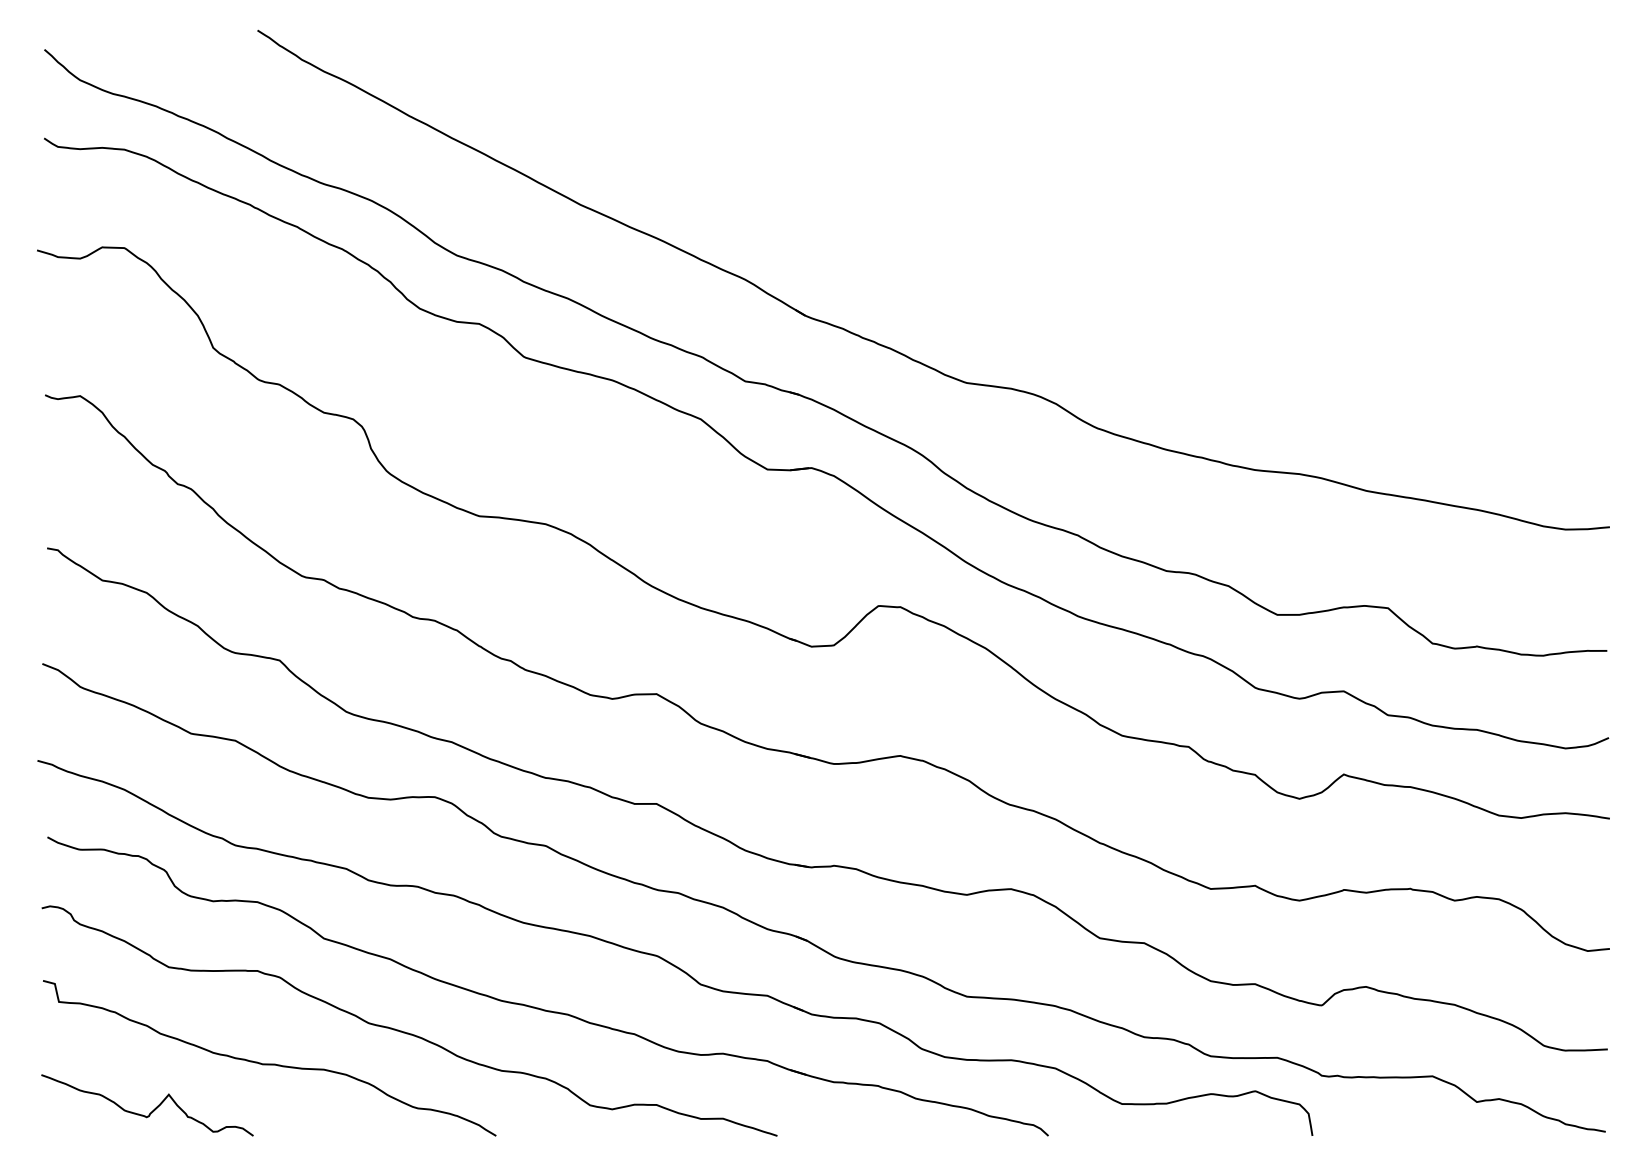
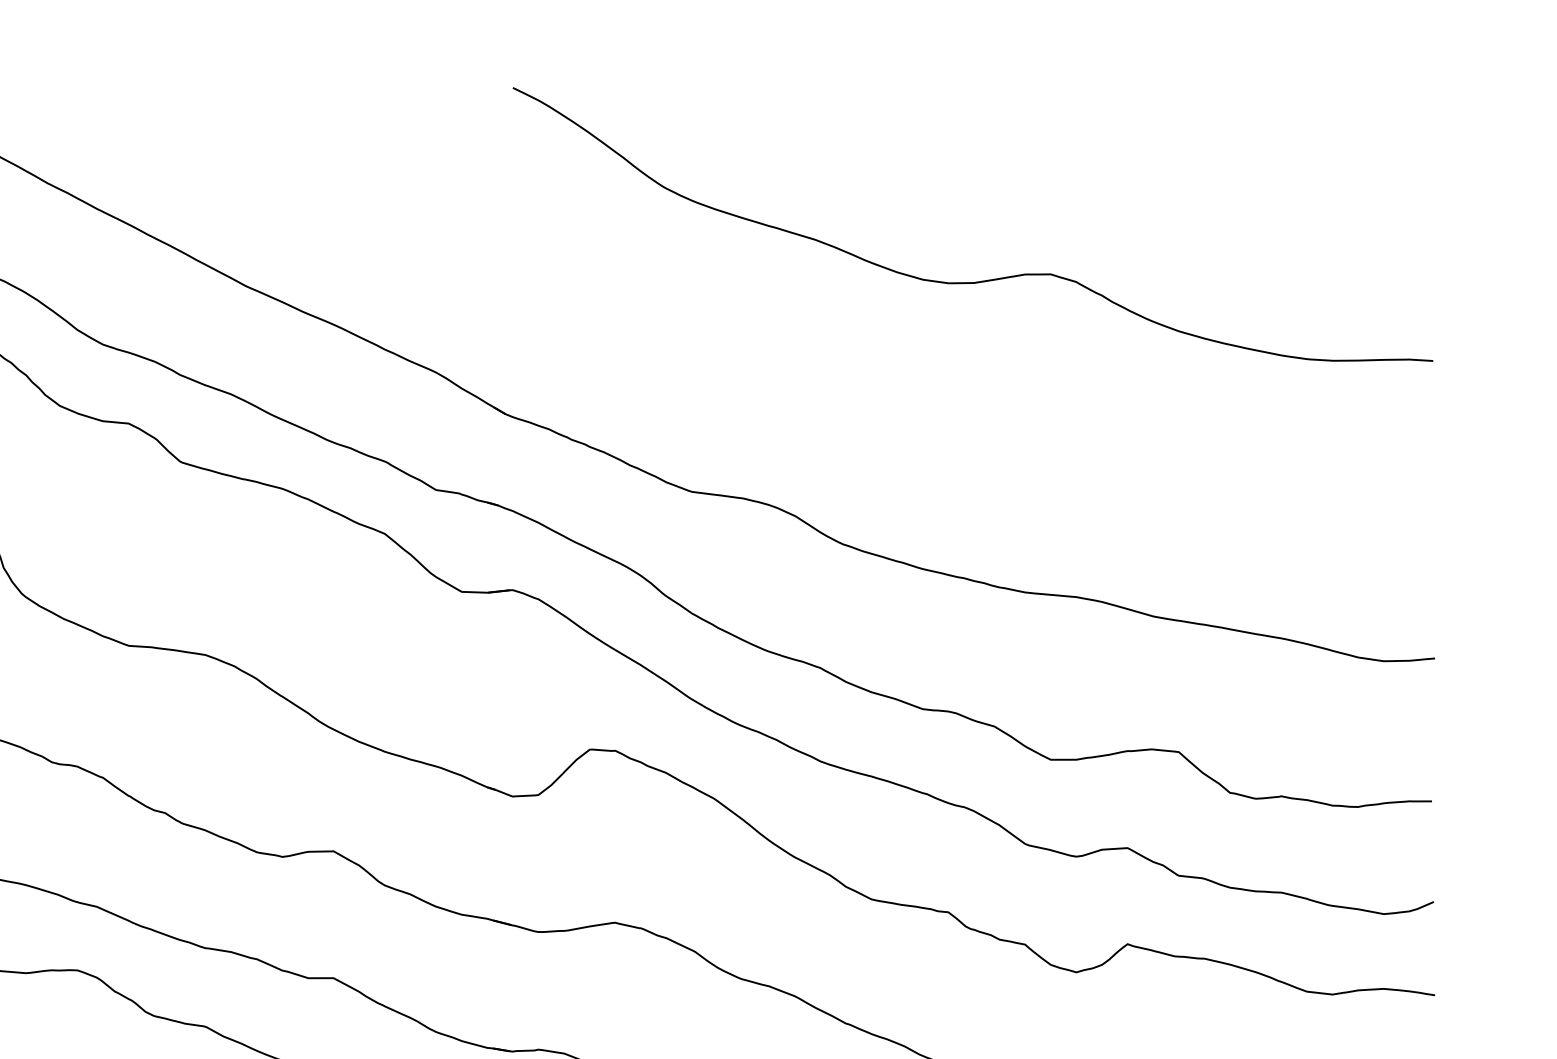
curve: (1213, 200) -> (977, 280), added

